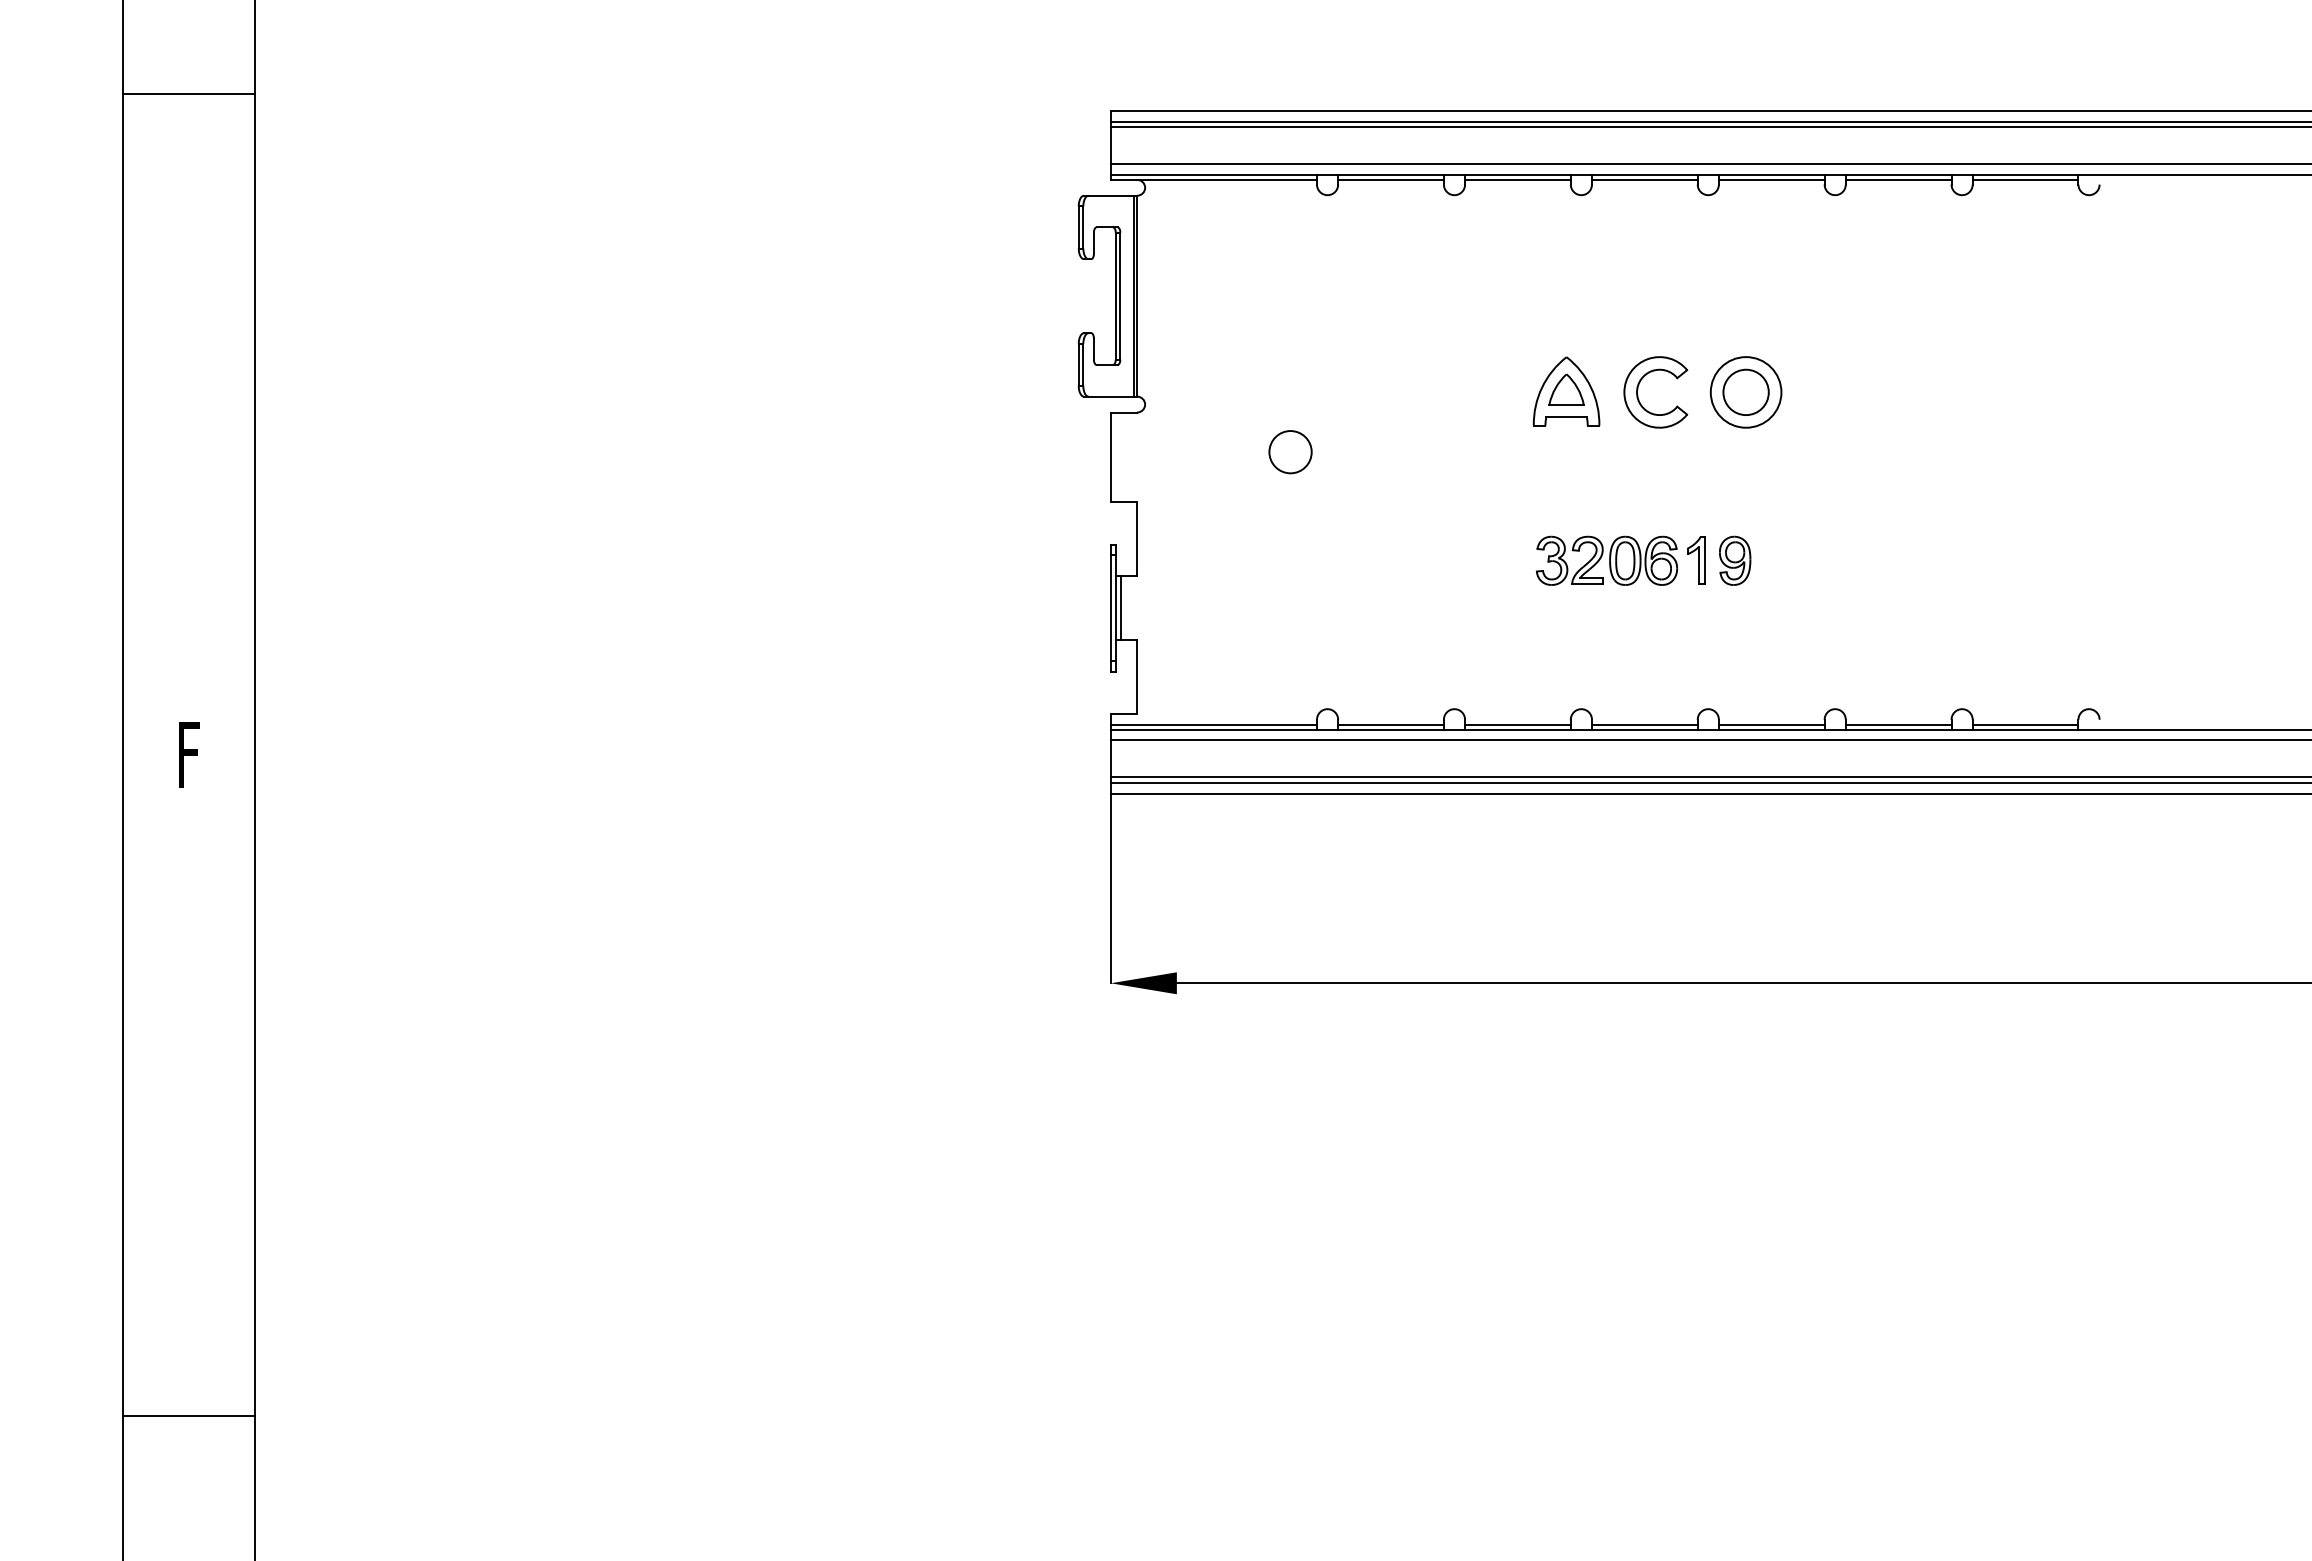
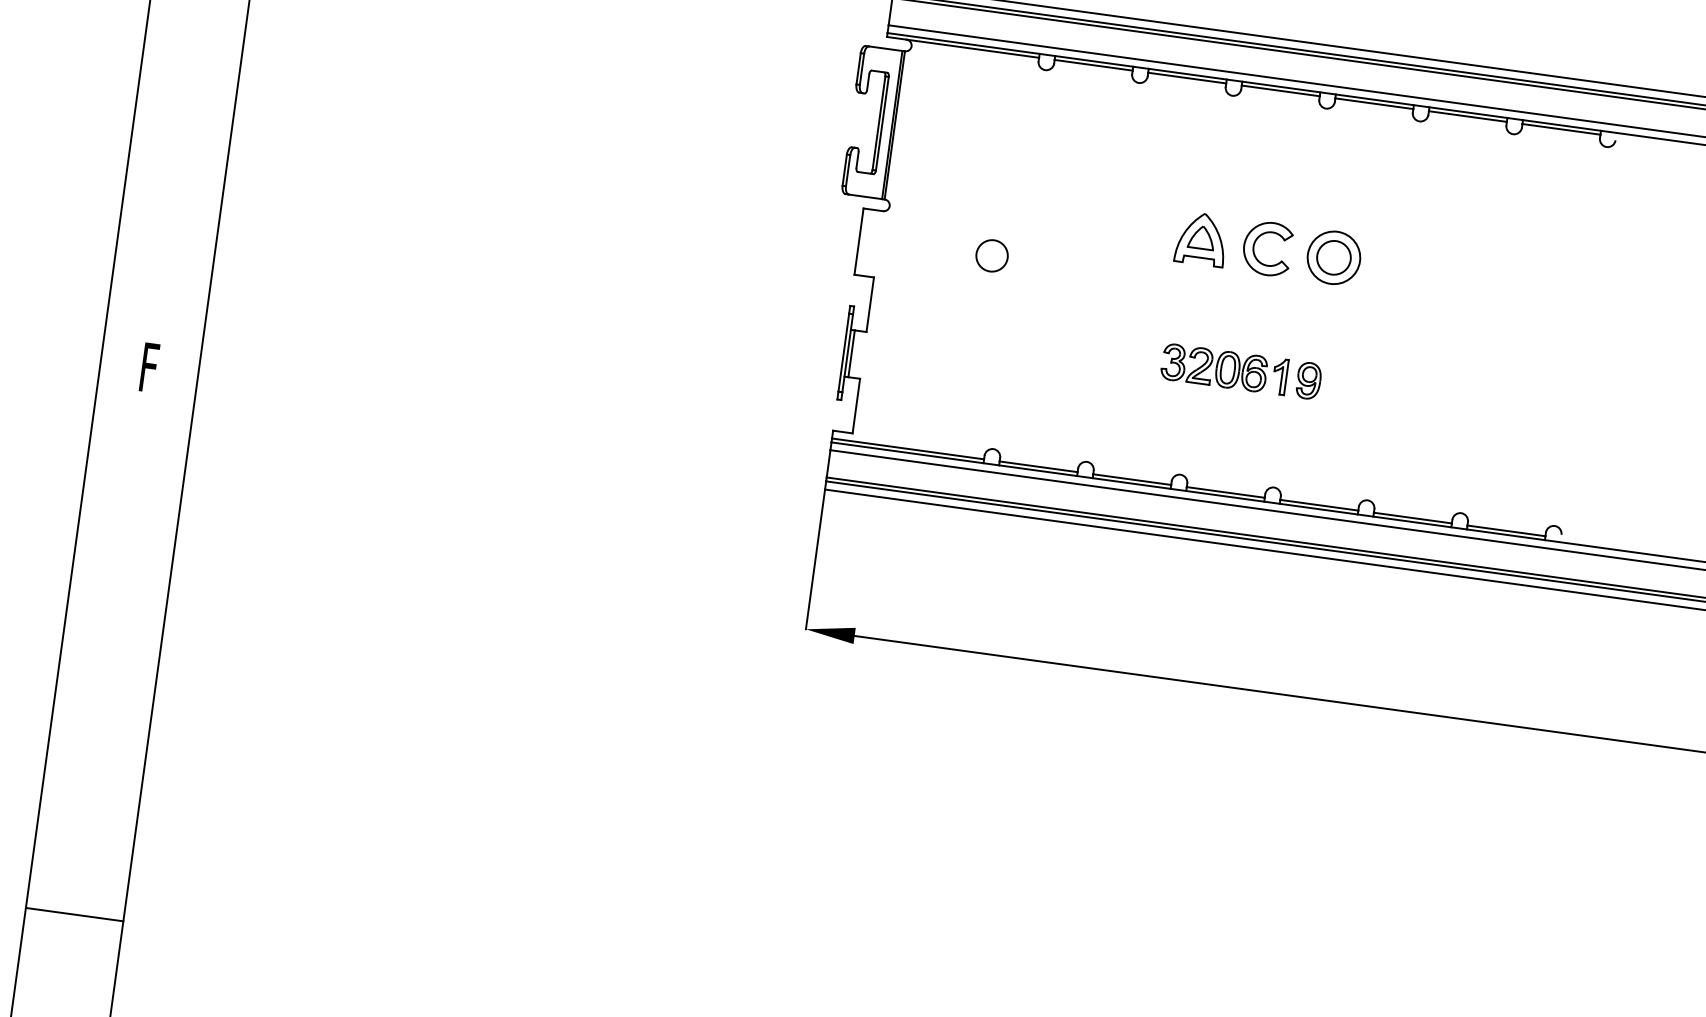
line: (189, 1415) -> (74, 914), moved

